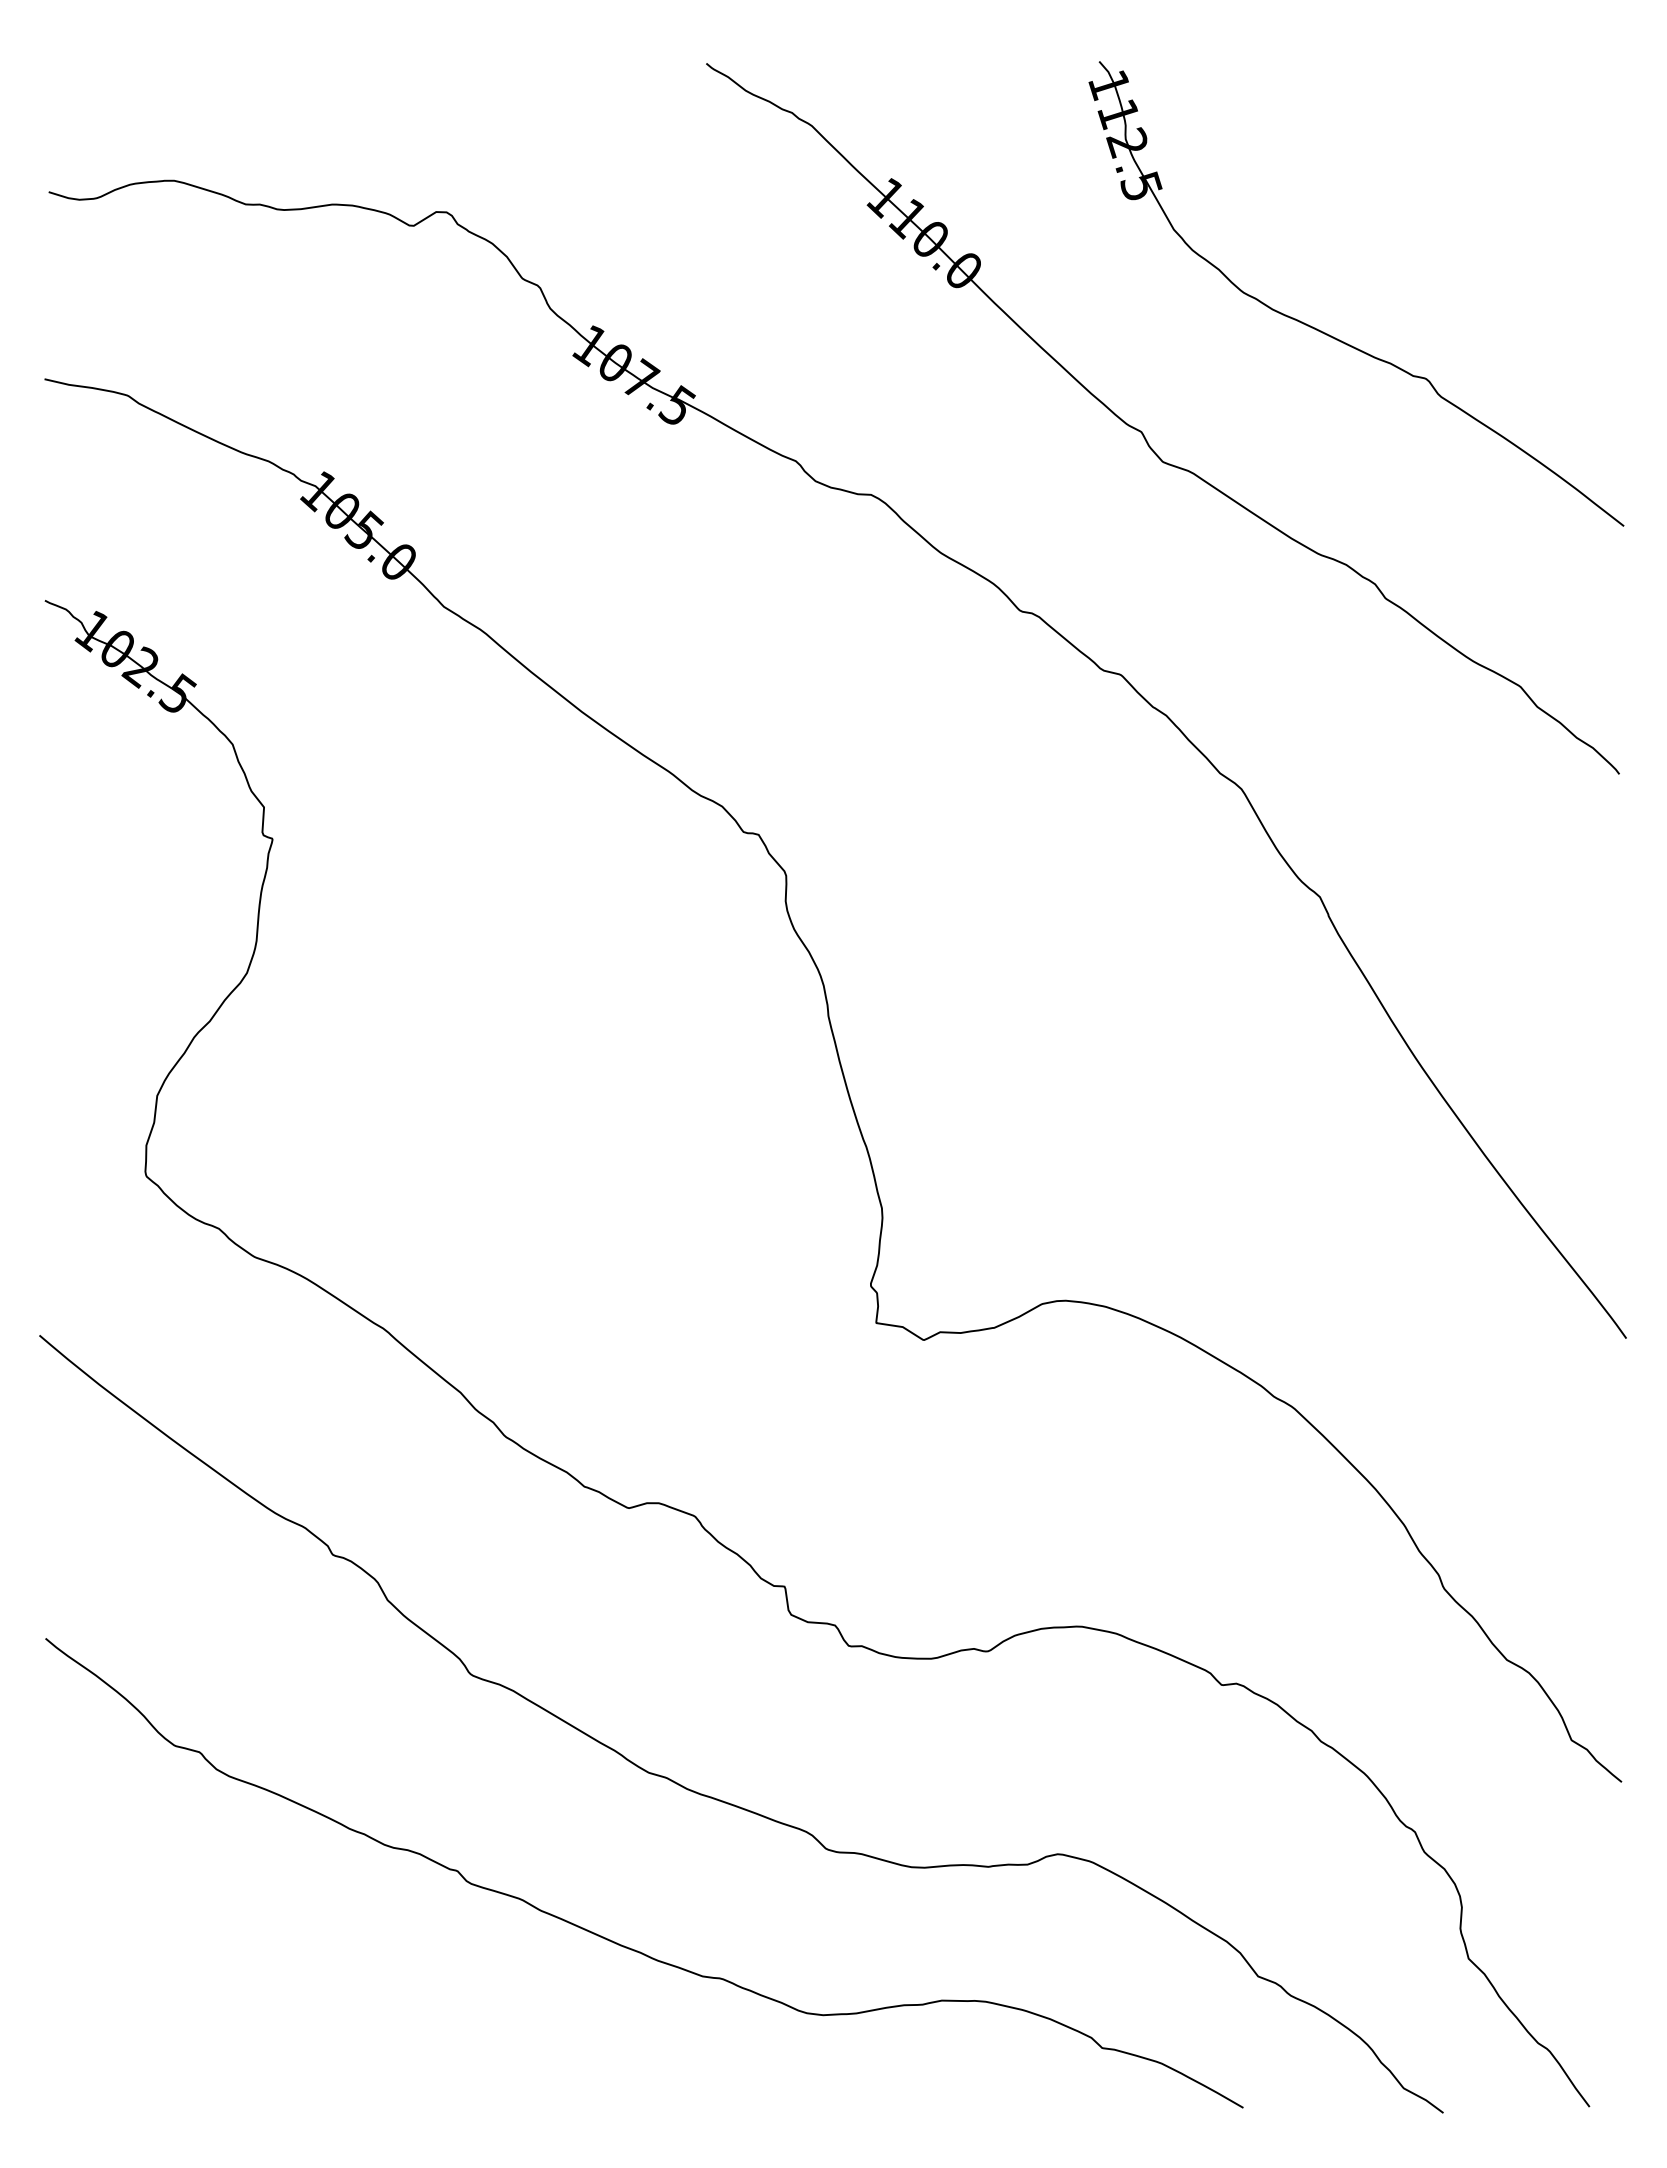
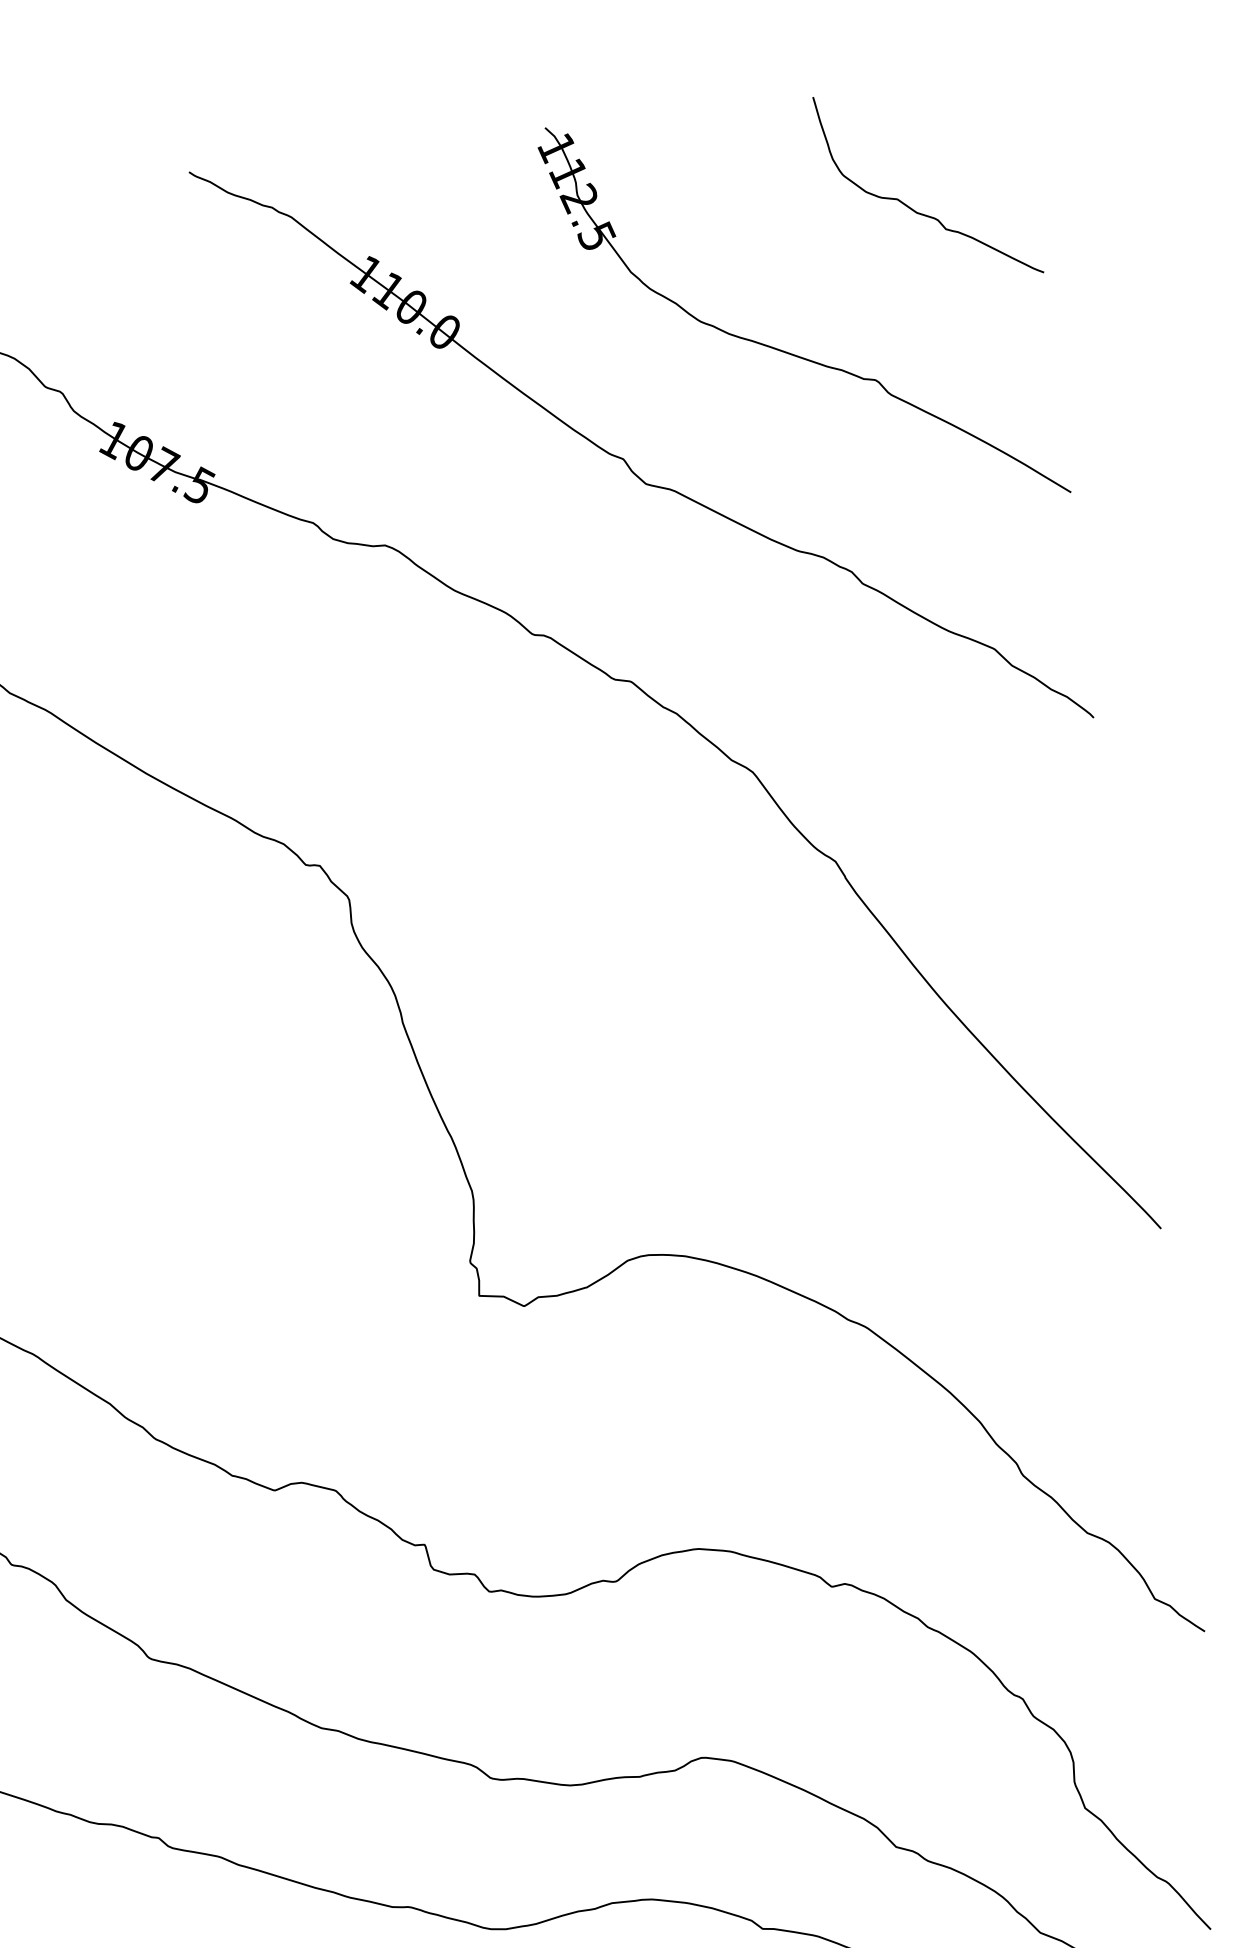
curve: (1491, 199) -> (915, 210), added

